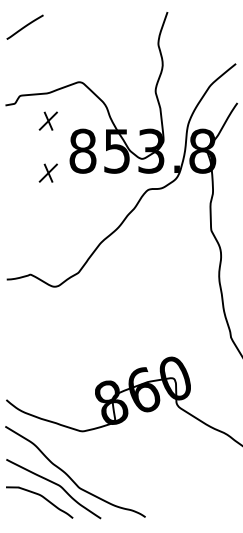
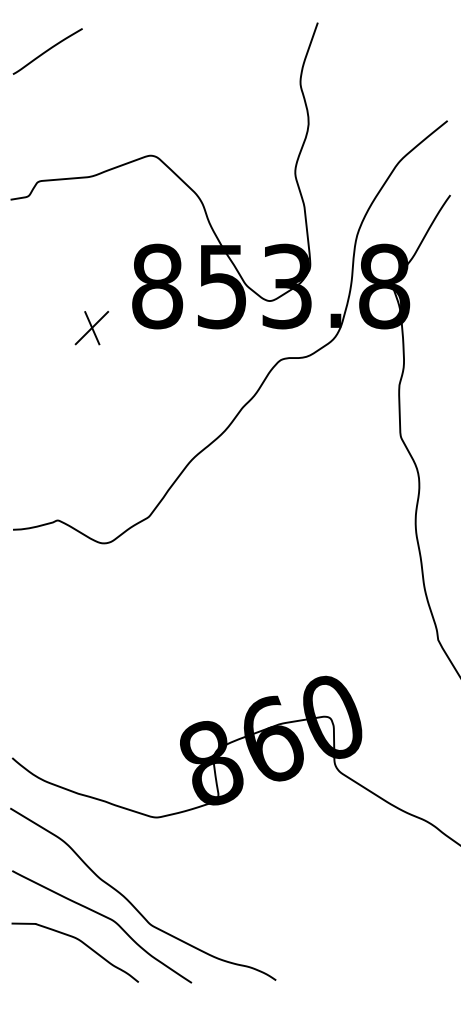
part: (47, 120) -> (90, 228), removed

